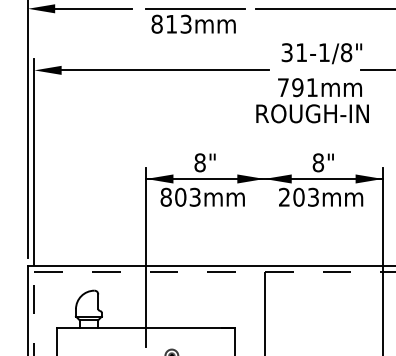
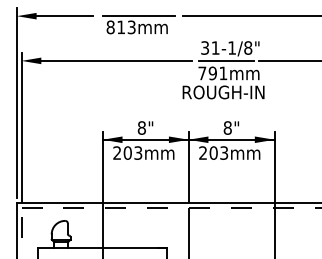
line: (316, 69) -> (226, 60), added
text: (166, 196) -> (117, 152), 803mm -> 203mm
line: (264, 215) -> (188, 166), added

